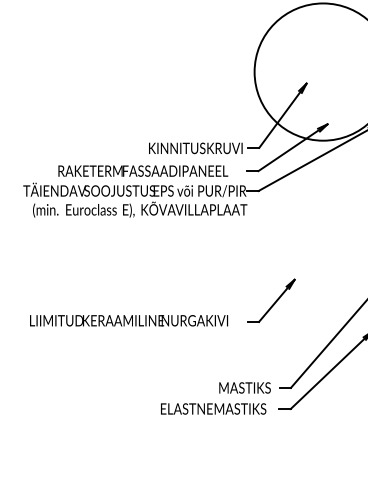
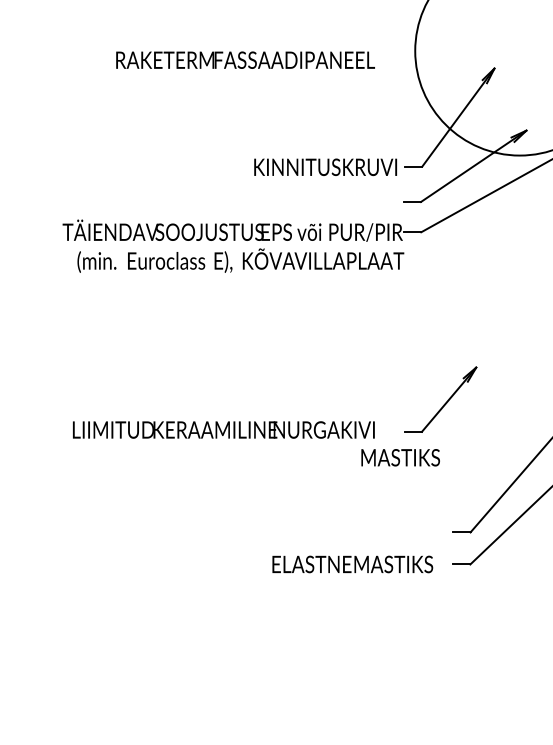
text: (143, 170) -> (245, 59), moved
text: (244, 387) -> (399, 457), moved

